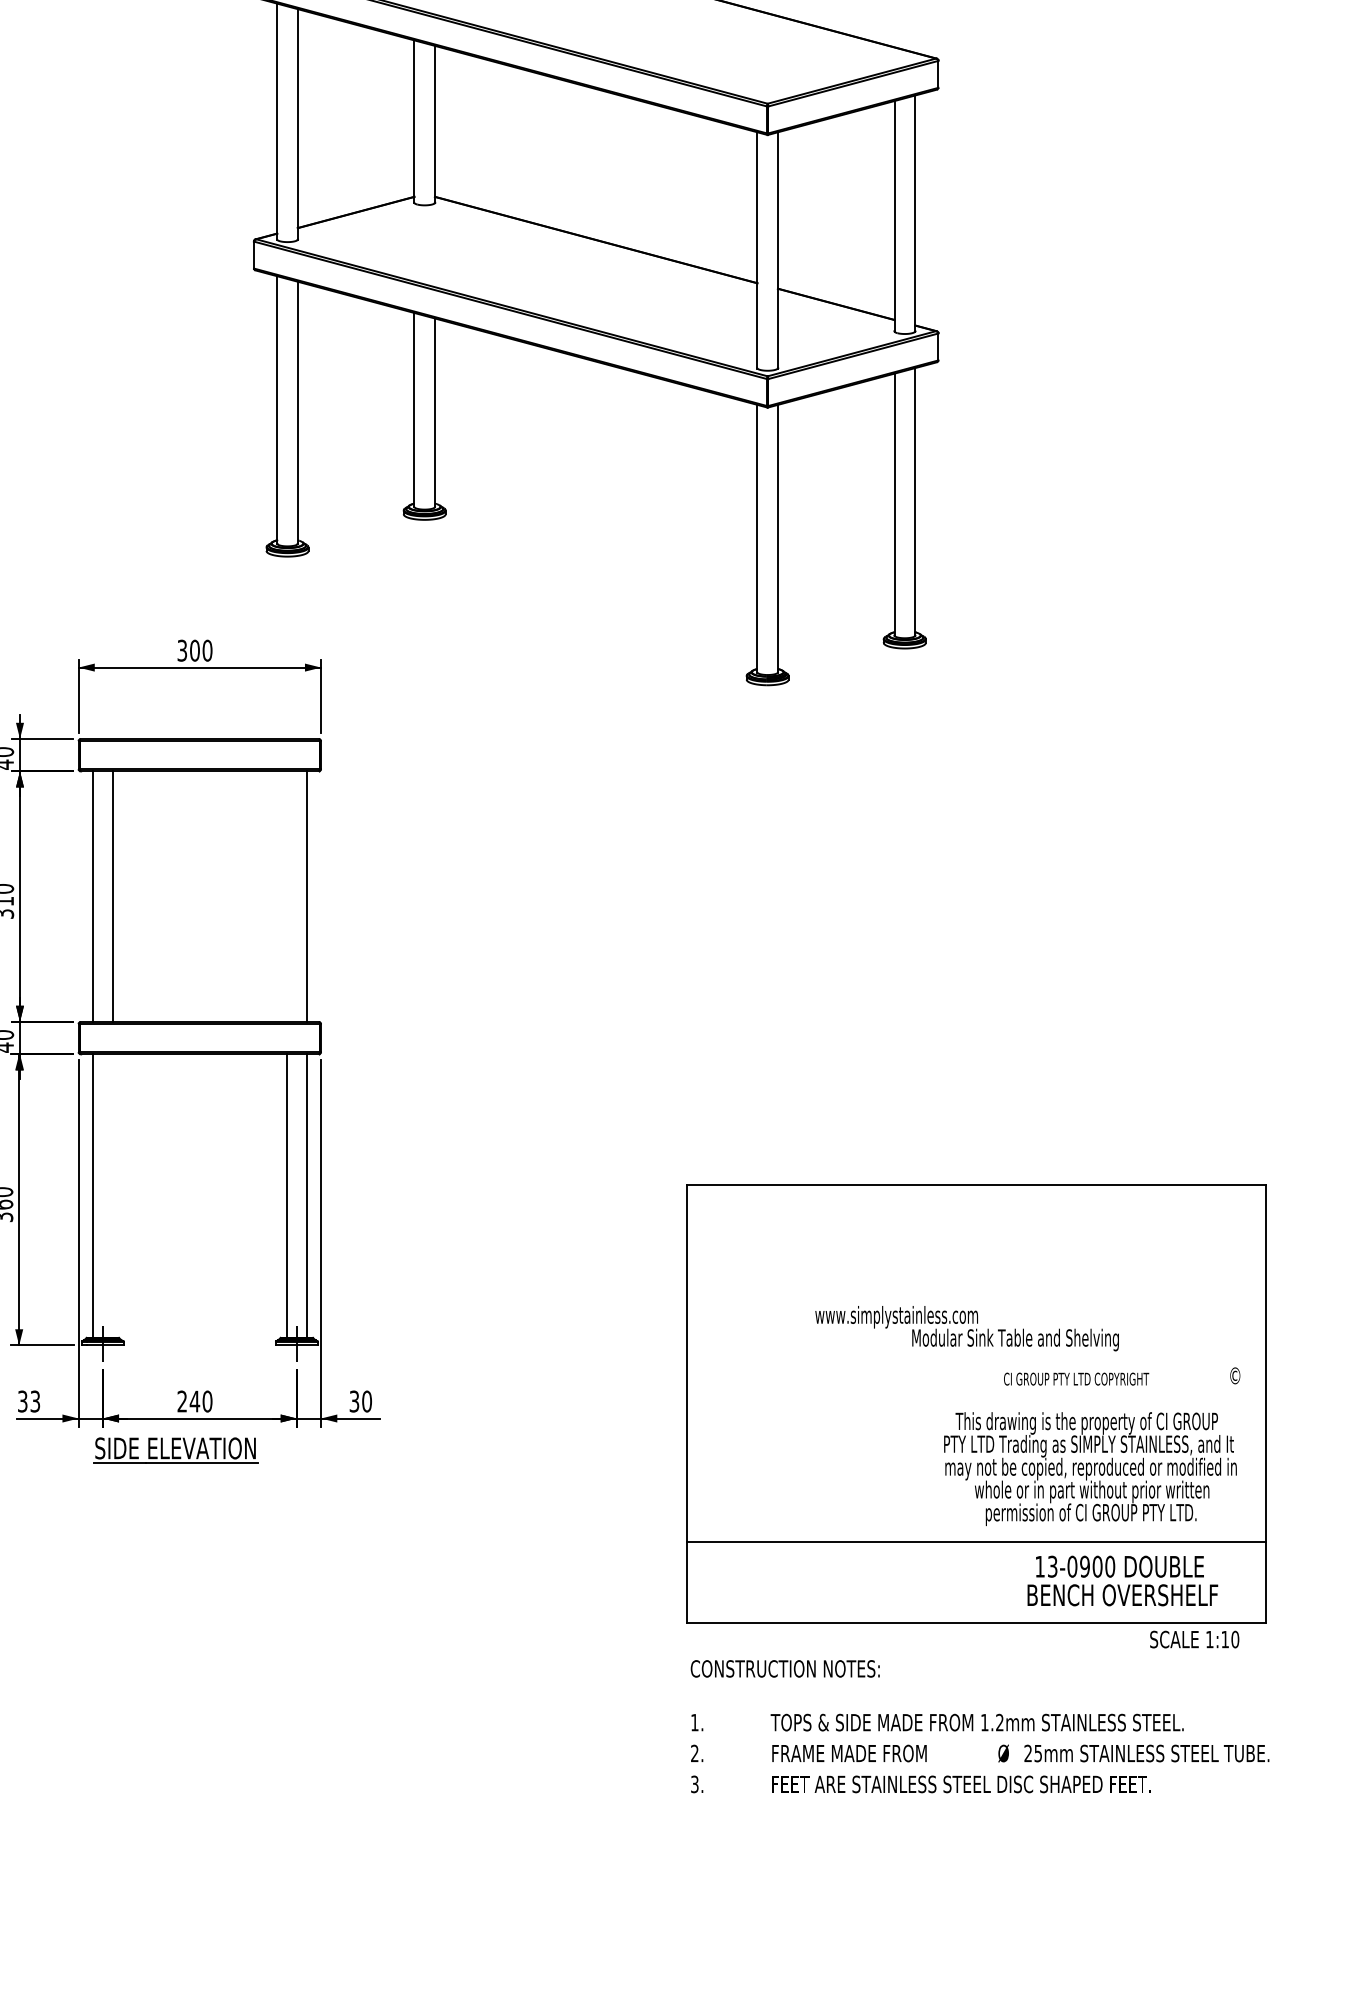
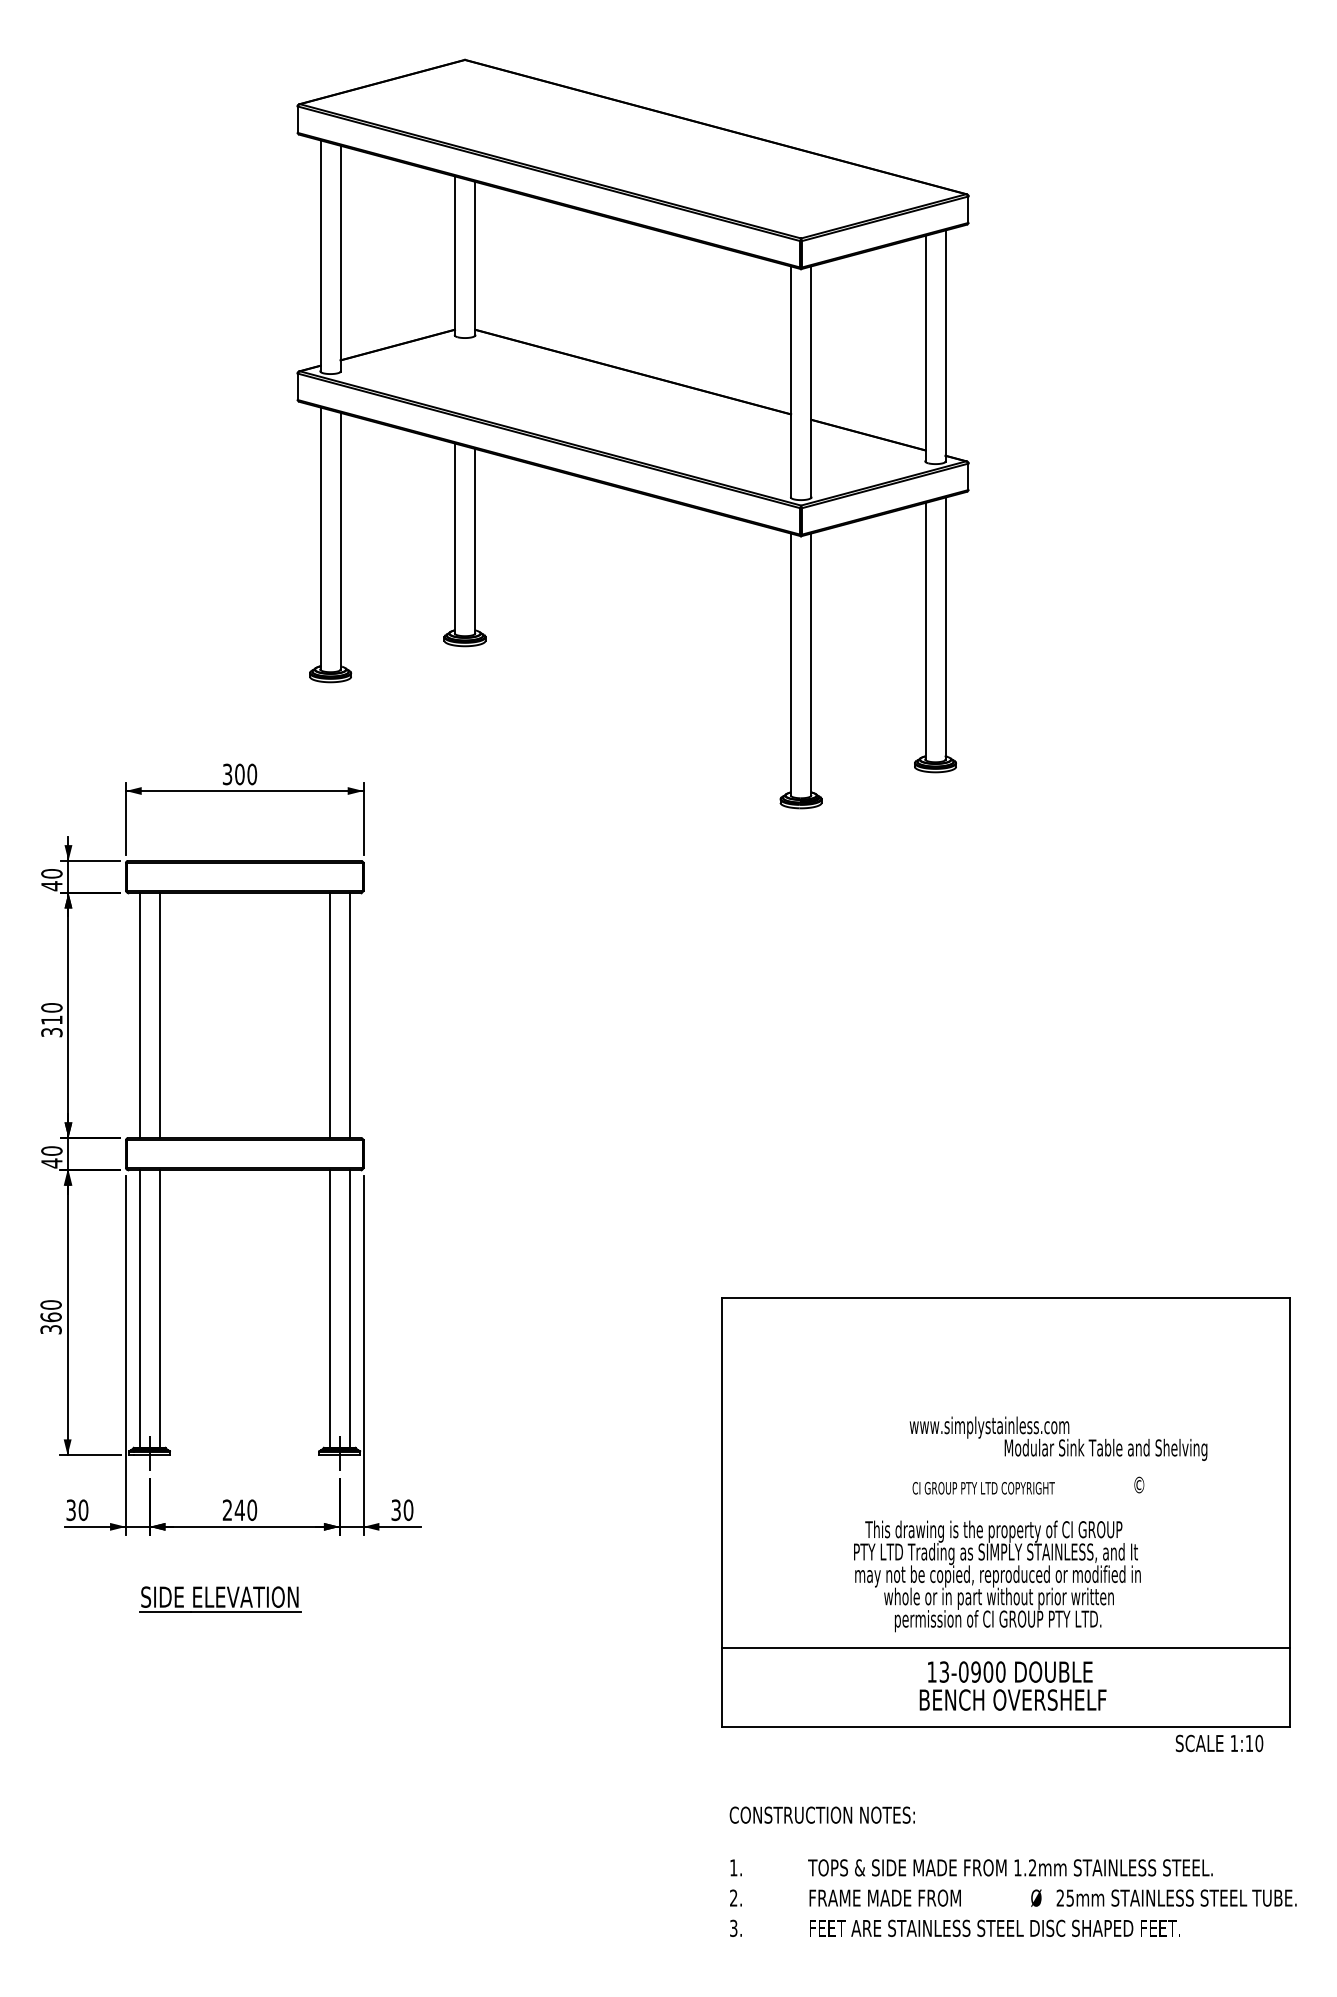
line: (286, 896) -> (329, 1015), added
line: (112, 1195) -> (159, 1308), added
text: (967, 1328) -> (1058, 1438), moved
text: (35, 1401) -> (83, 1510), 33 -> 30
text: (1092, 1446) -> (999, 1554), moved
part: (176, 1450) -> (220, 1599), moved
text: (1122, 1580) -> (1012, 1685), moved
text: (979, 1726) -> (1012, 1871), moved

